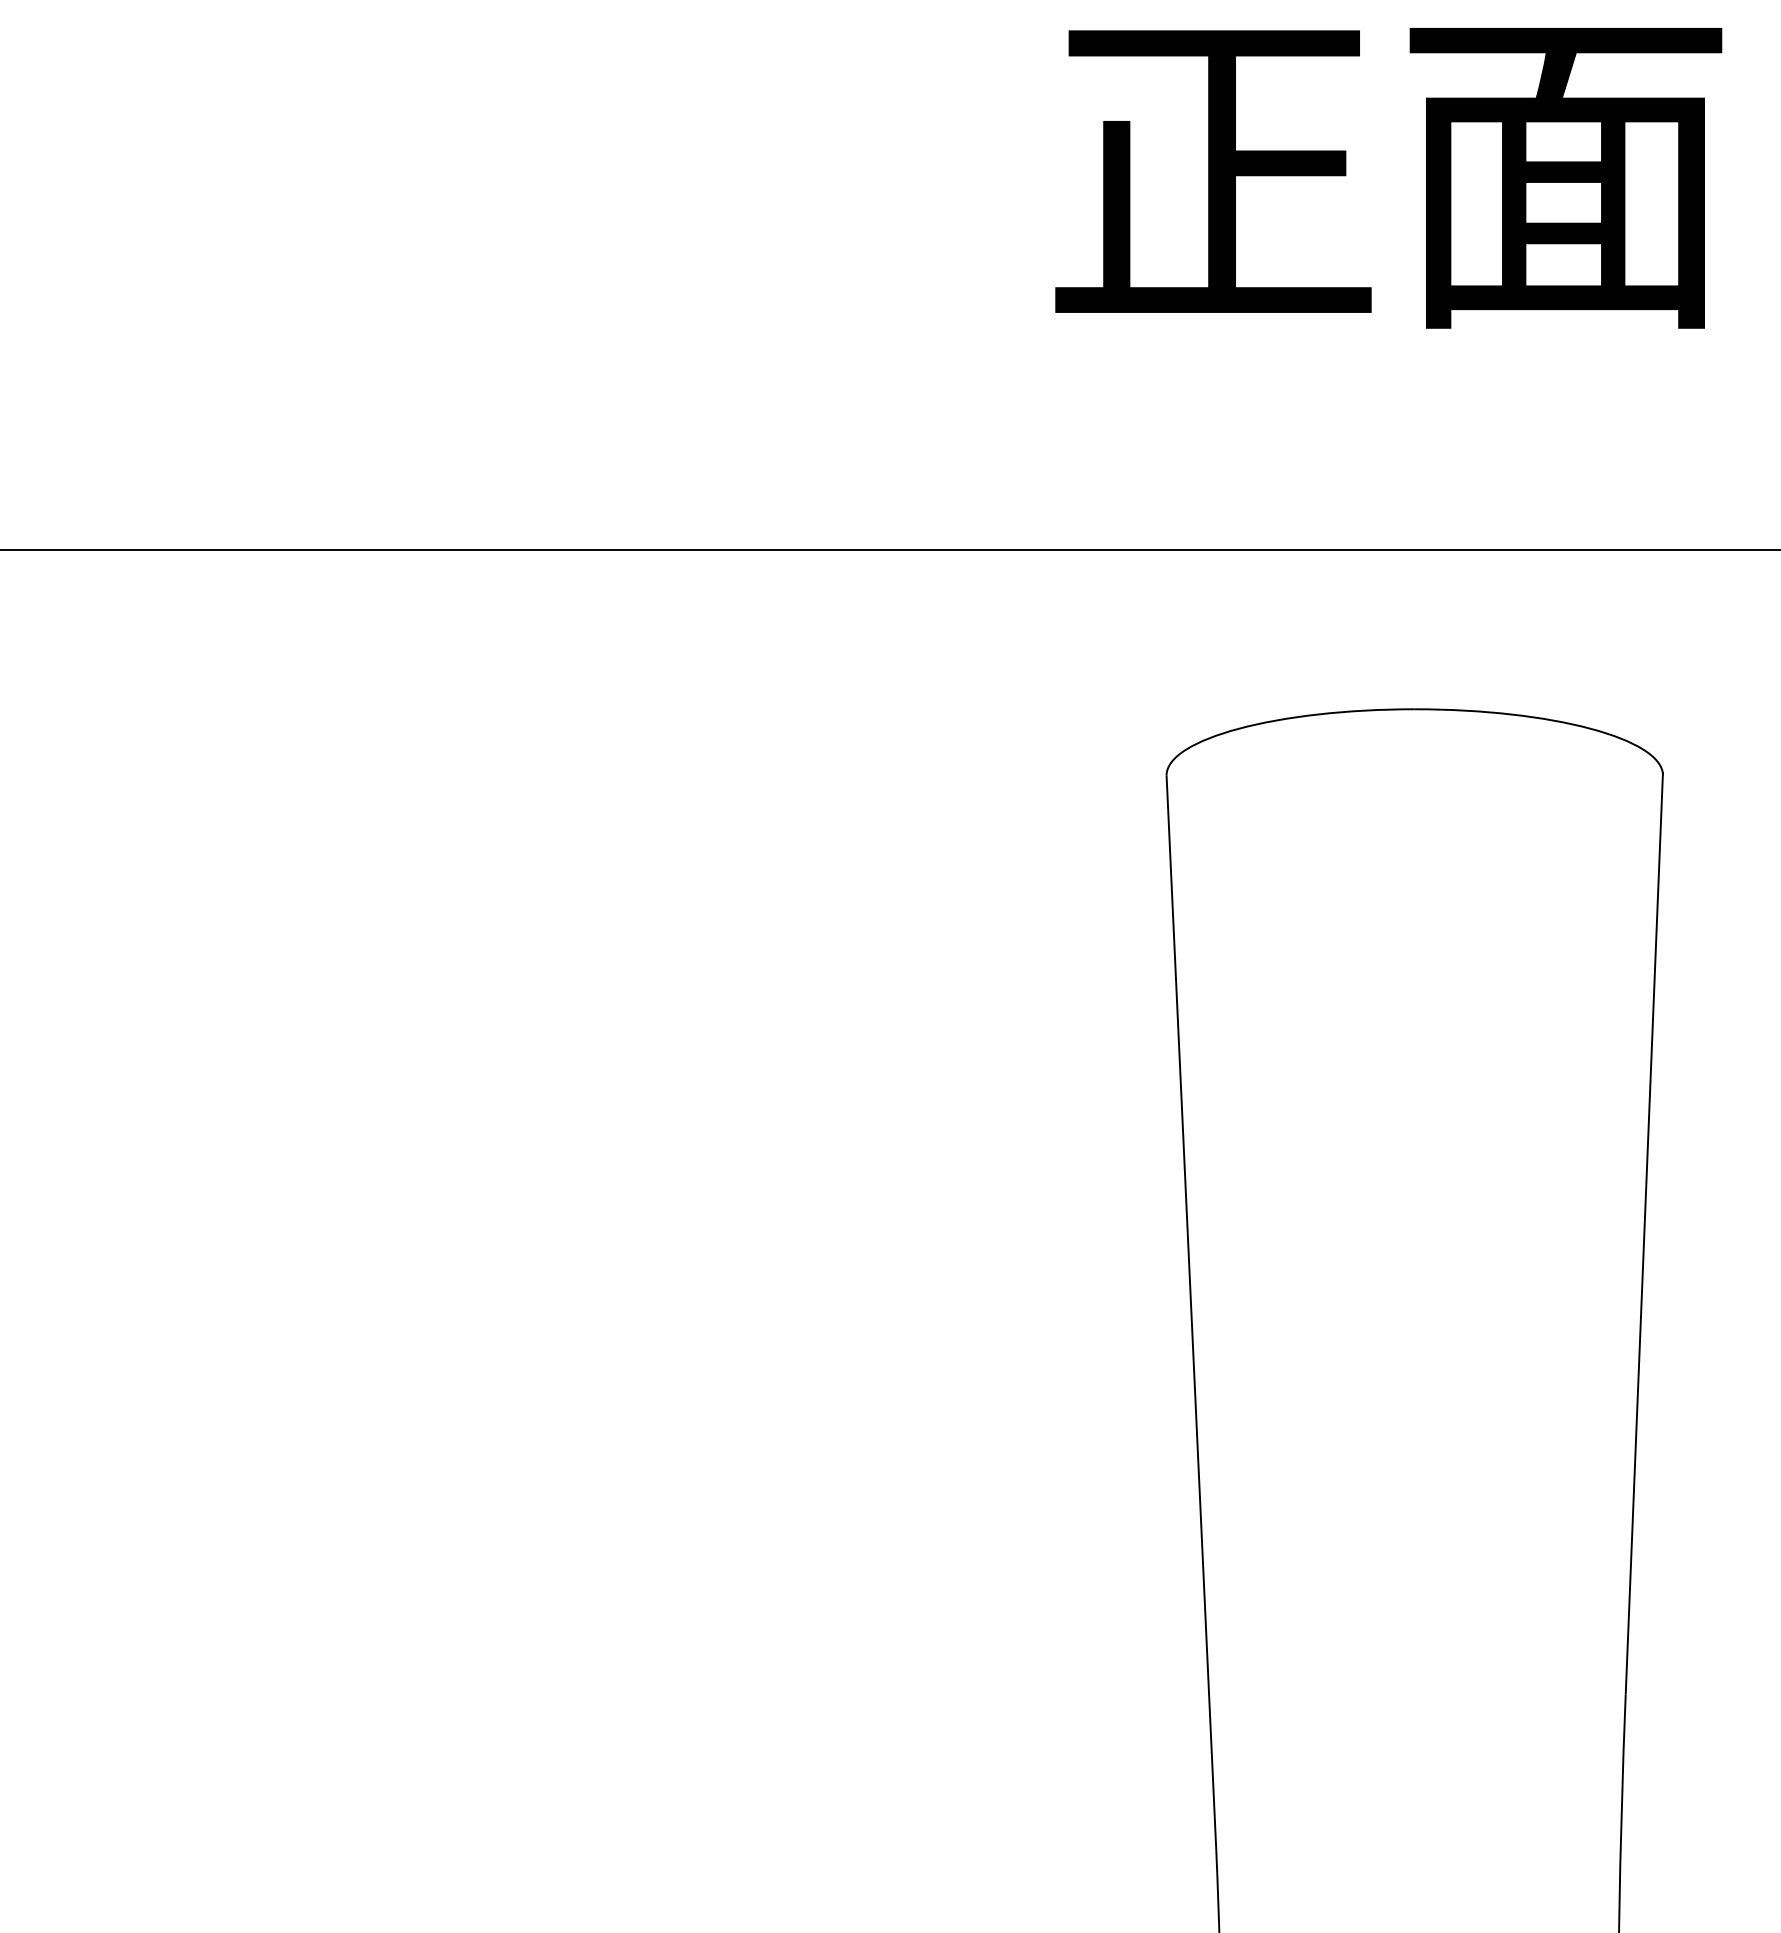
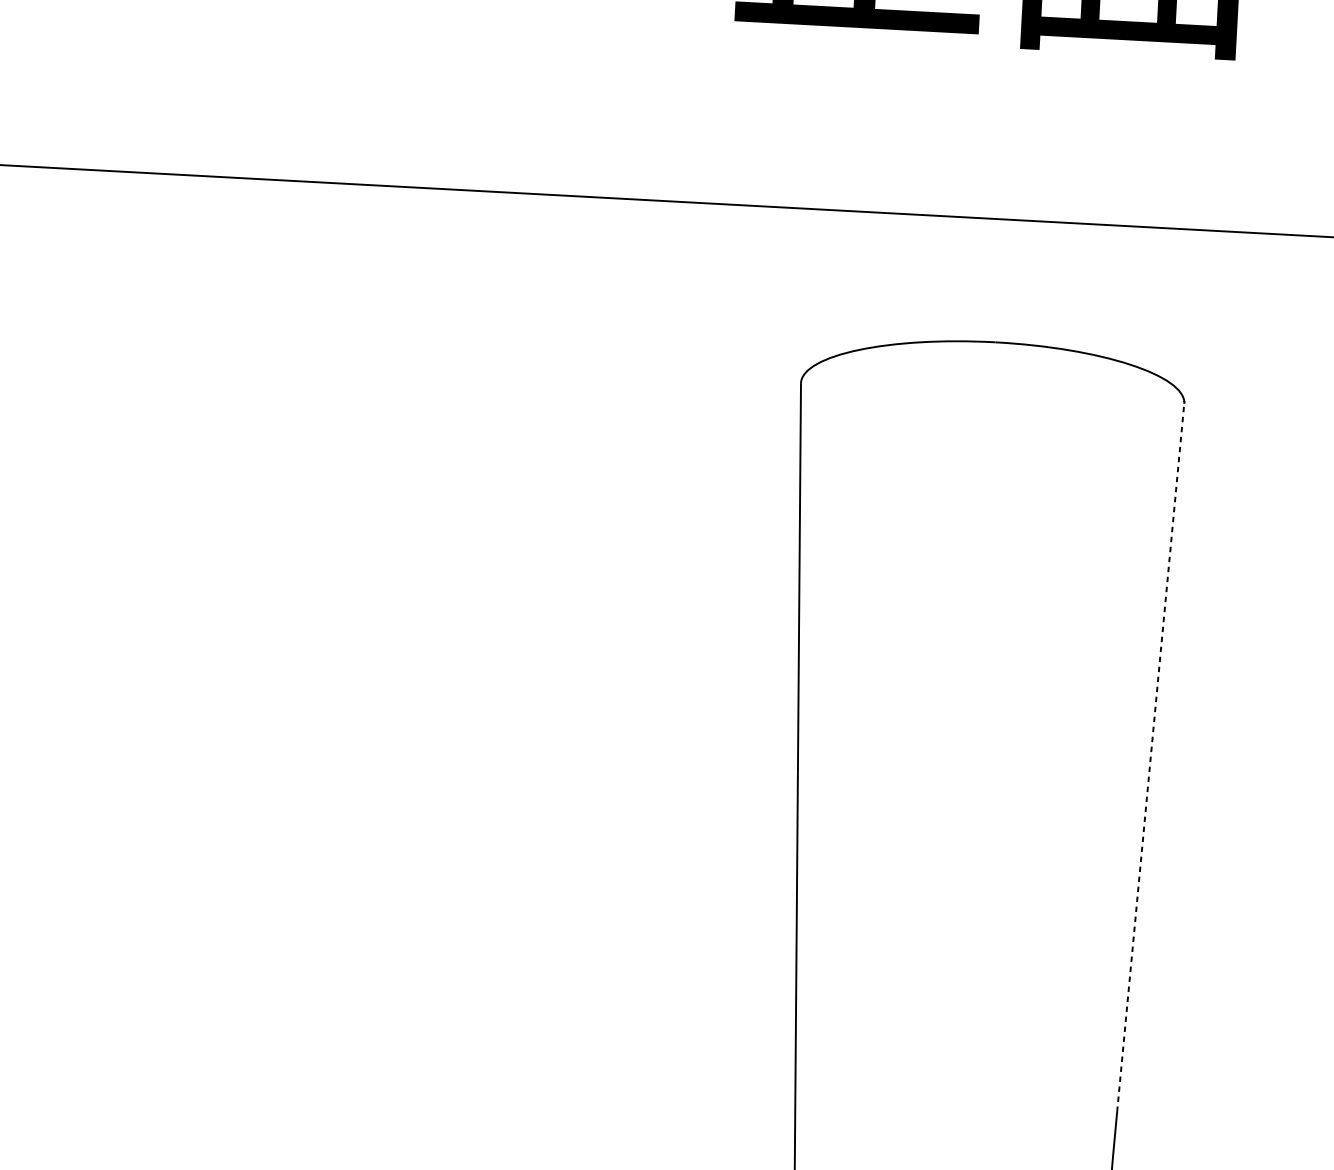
line: (1644, 1233) -> (1150, 756), solid -> dashed

